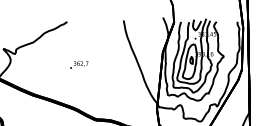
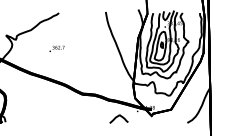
text: (78, 64) -> (56, 48), moved

